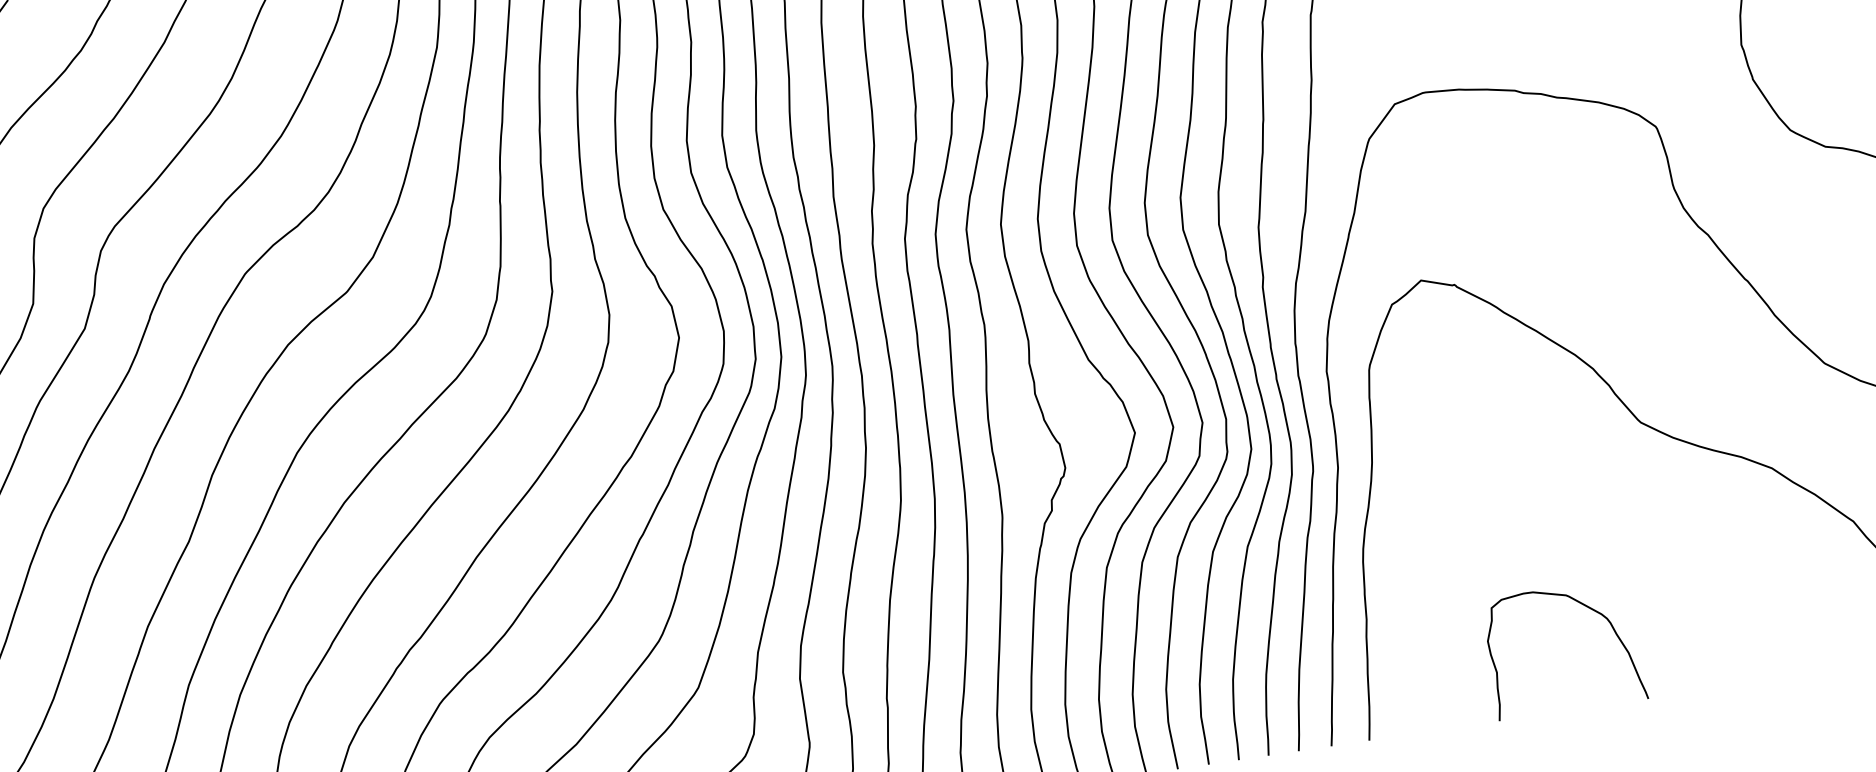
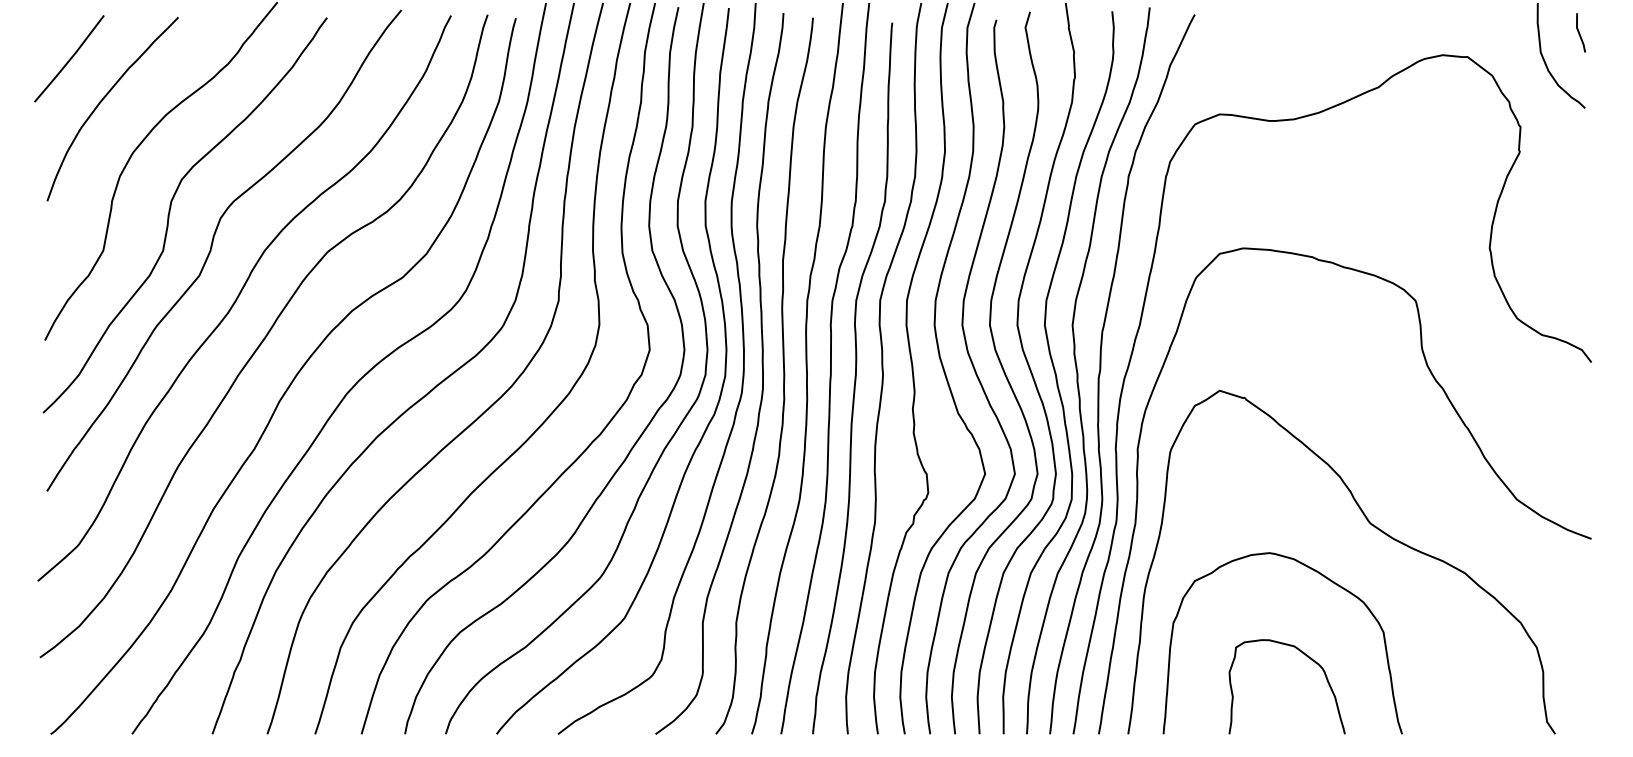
curve: (1593, 502) -> (1325, 578), added

